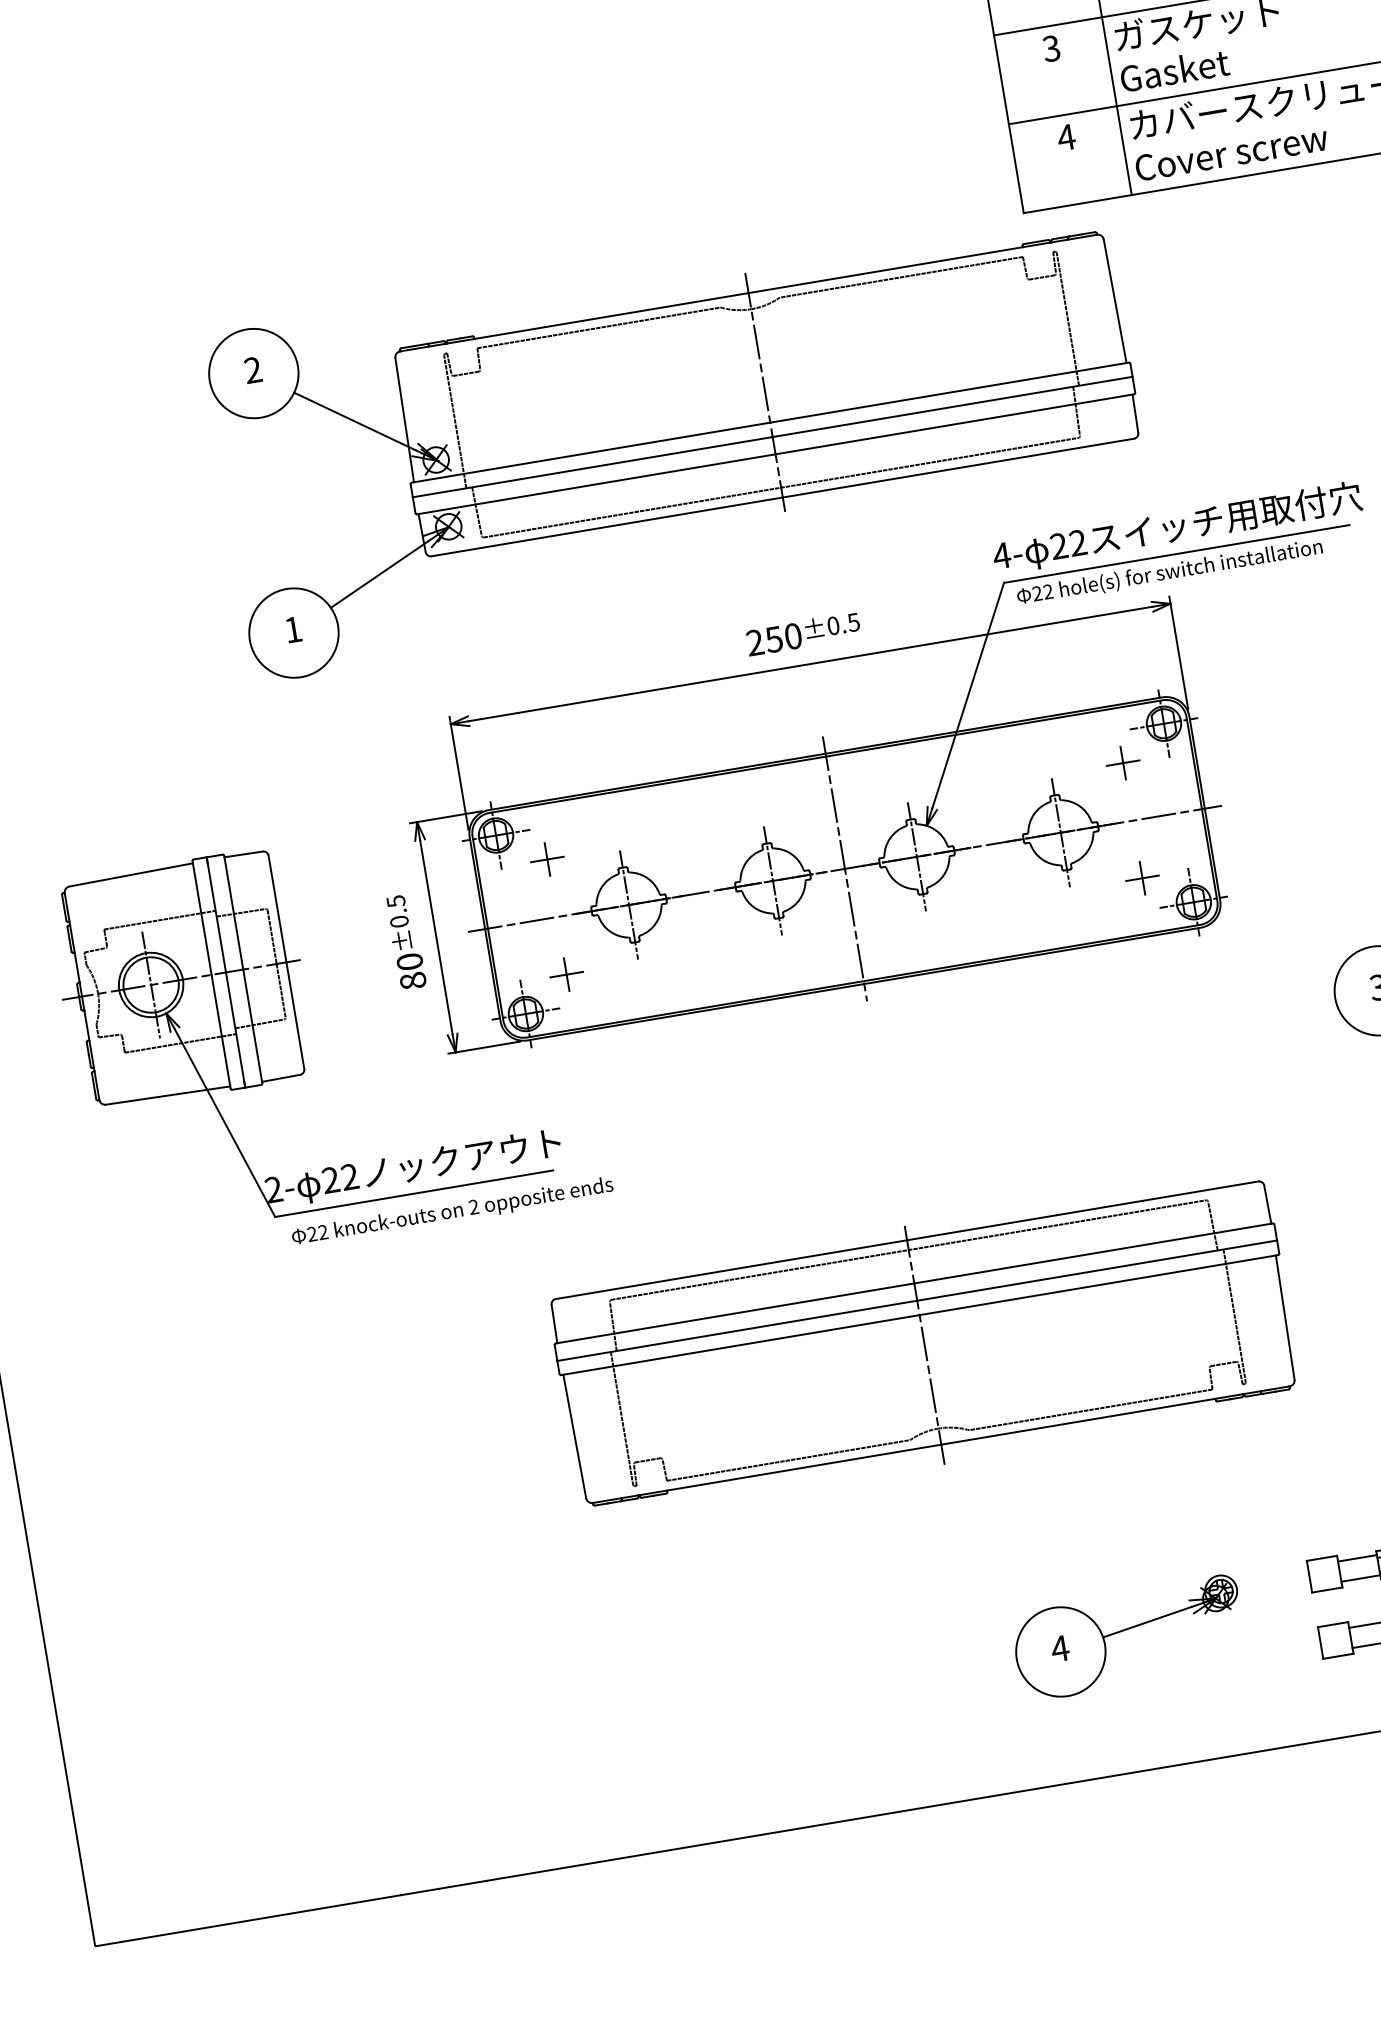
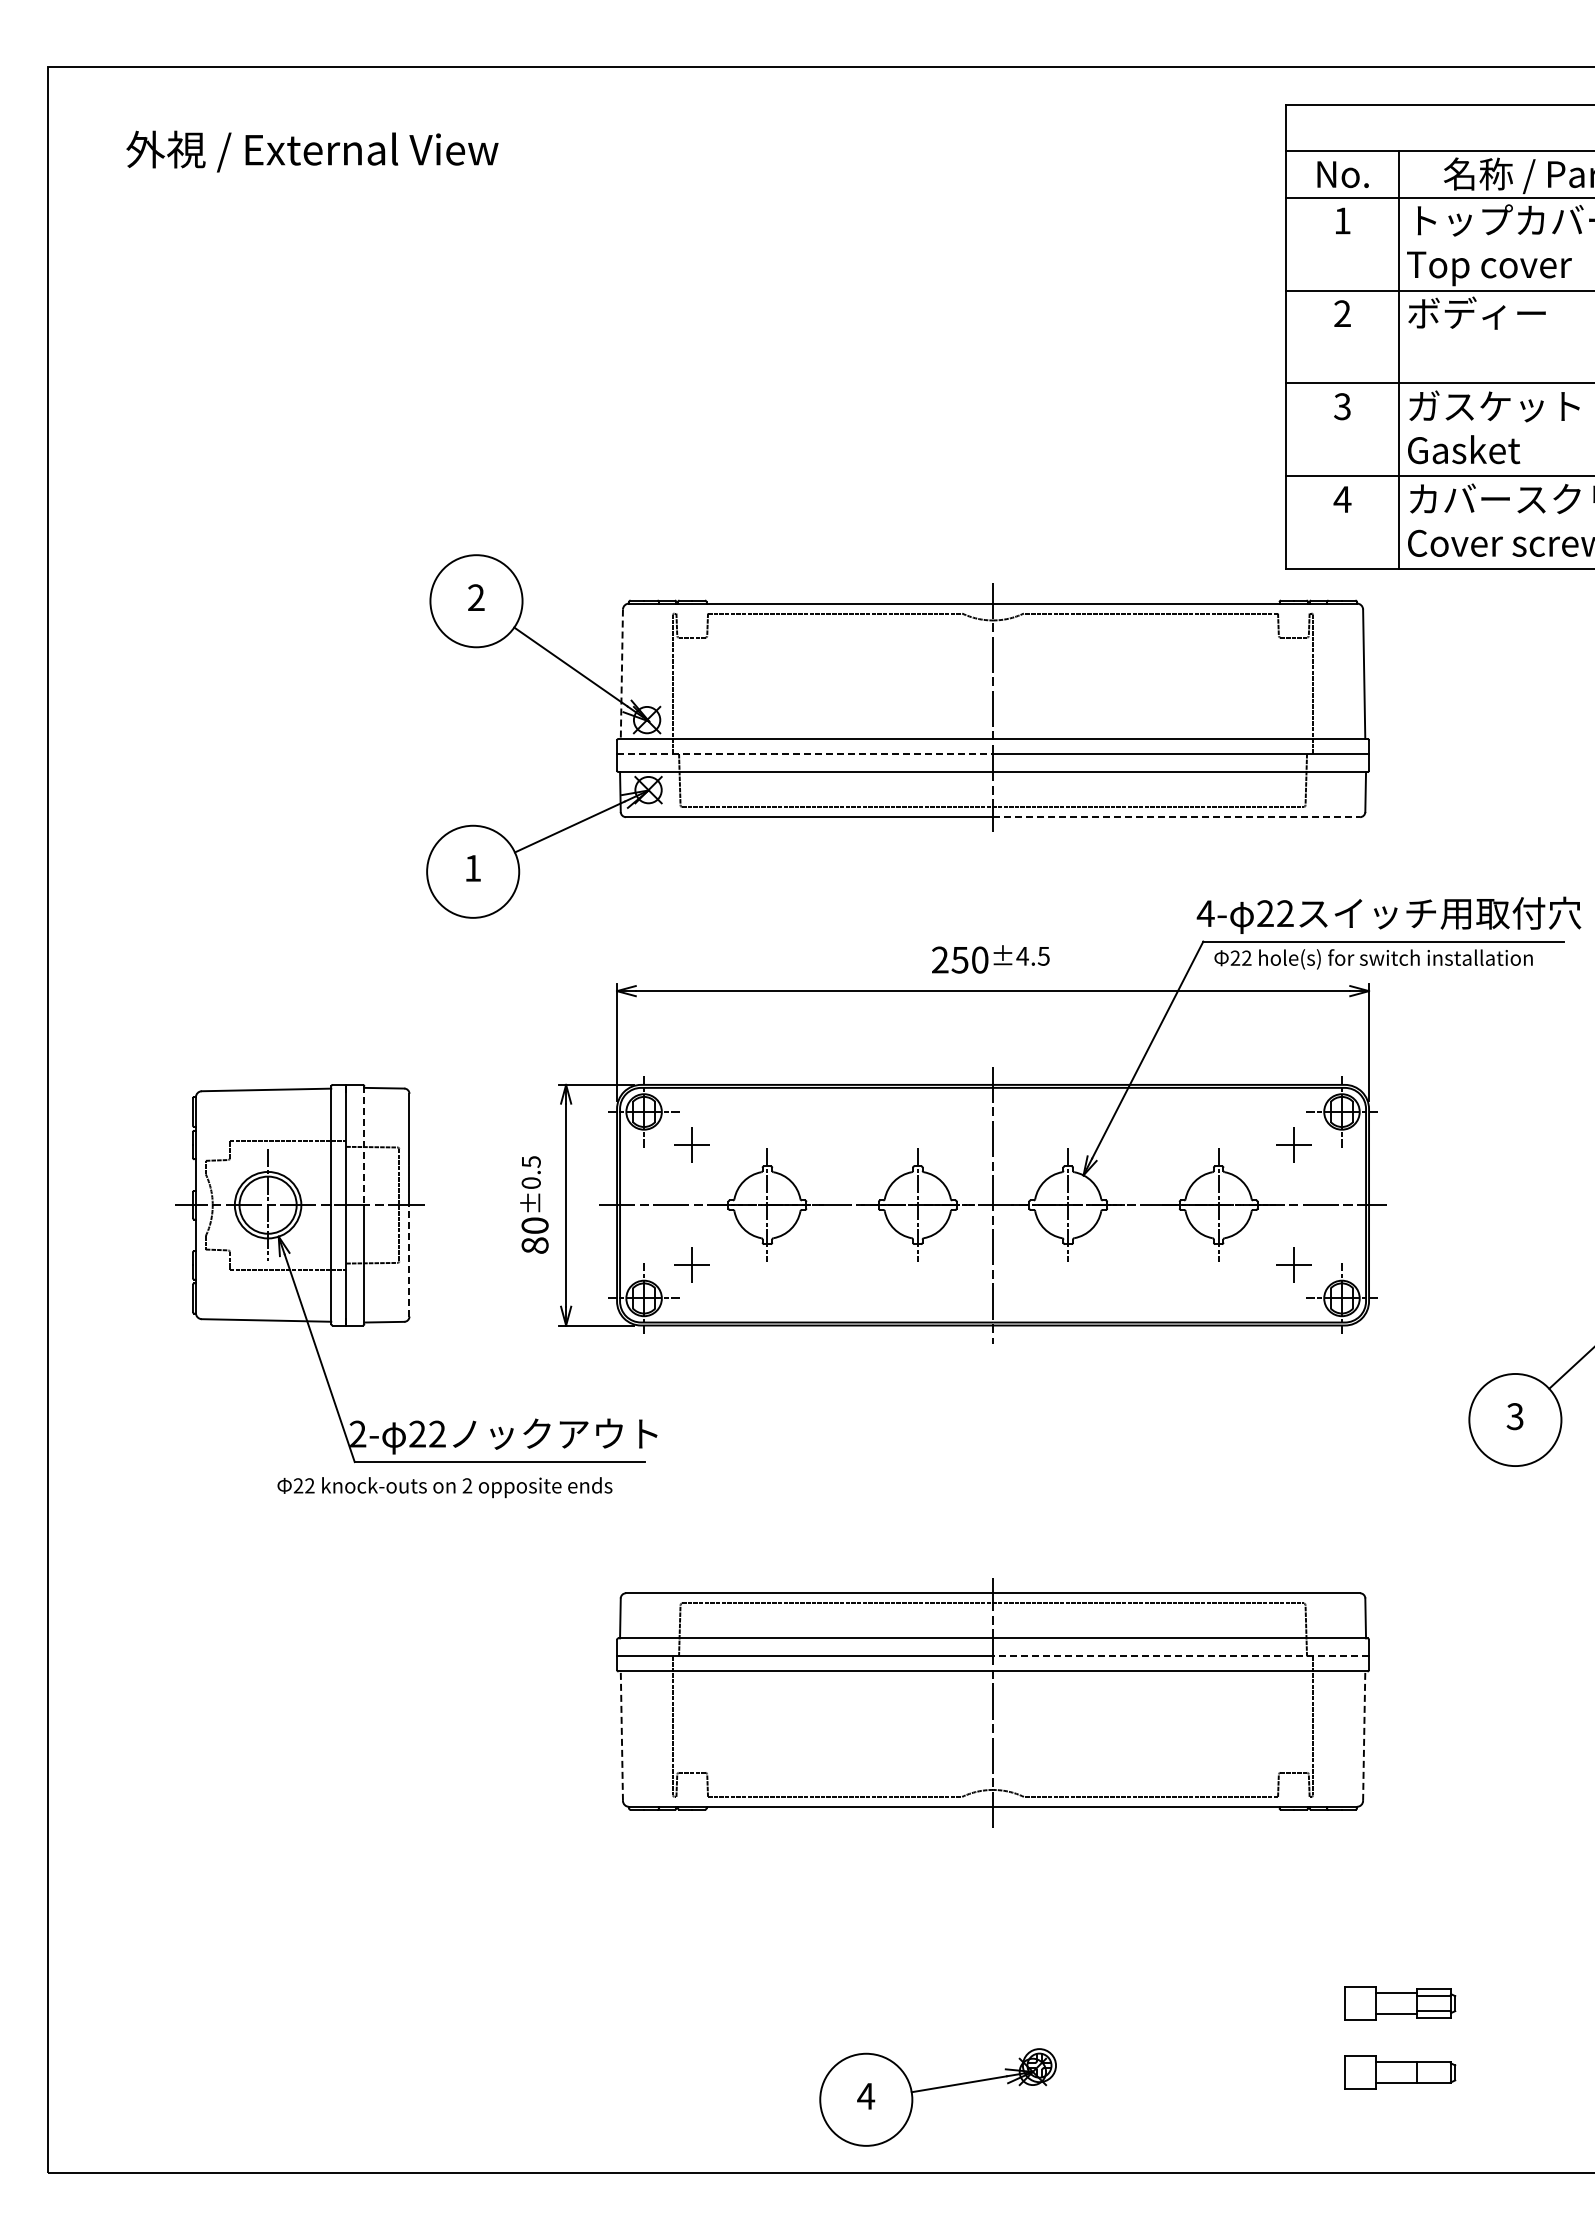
line: (404, 420) -> (621, 674), solid -> dashed
line: (593, 467) -> (805, 754), solid -> dashed
line: (958, 468) -> (1176, 817), solid -> dashed
text: (833, 625) -> (1022, 955), ±0.5 -> ±4.5
line: (233, 913) -> (364, 1146), solid -> dashed
line: (295, 1015) -> (409, 1260), solid -> dashed
text: (452, 1212) -> (444, 1487), moved
line: (1096, 1270) -> (1180, 1656), solid -> dashed
line: (1285, 1317) -> (1364, 1736), solid -> dashed
line: (574, 1436) -> (621, 1736), solid -> dashed
part: (1125, 1631) -> (935, 2089), moved

